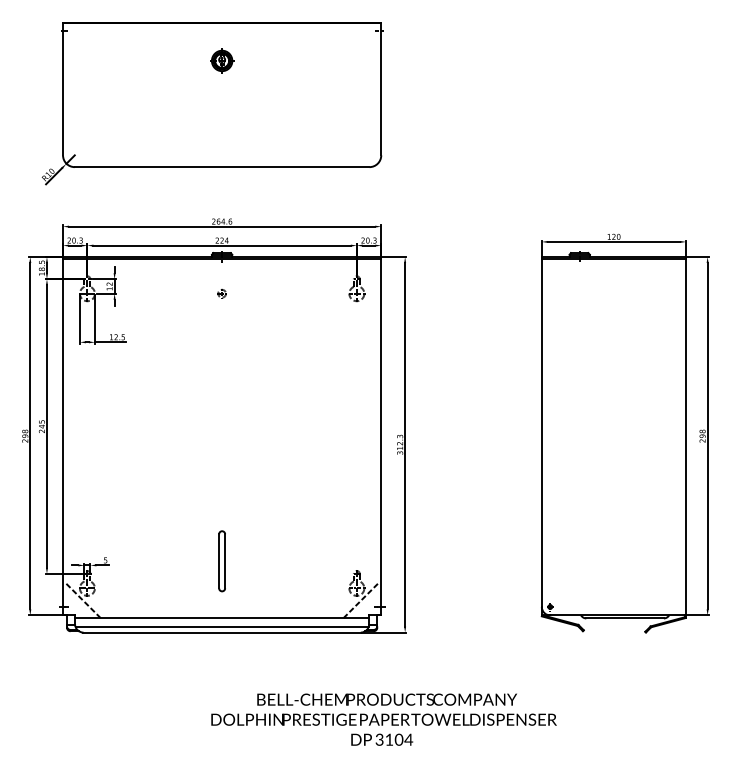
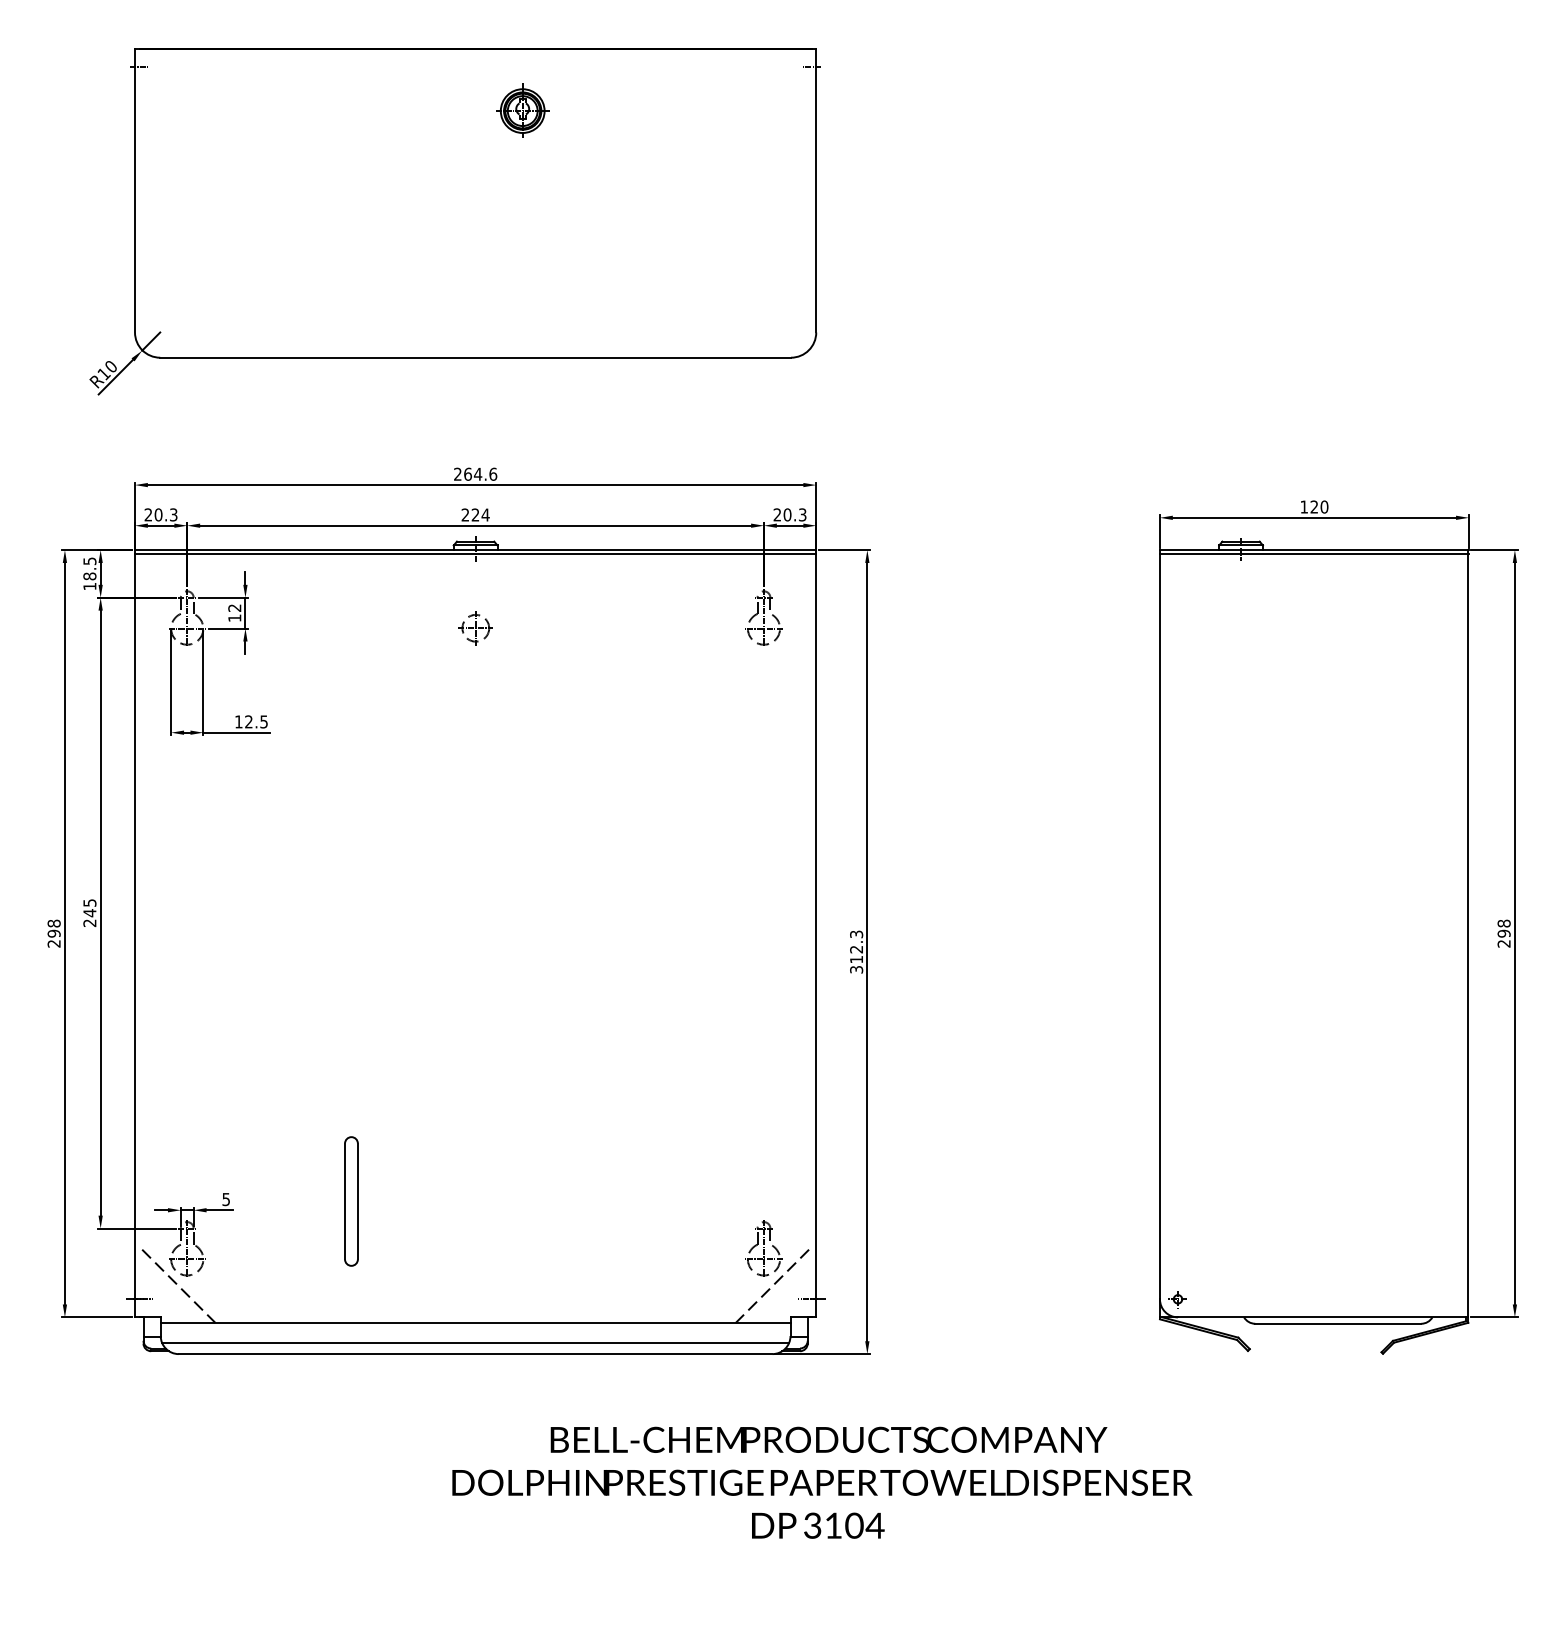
part: (222, 60) -> (523, 110), moved
part: (221, 293) -> (474, 628), size x1.6
part: (221, 561) -> (350, 1201), moved
text: (383, 719) -> (821, 1482), moved

